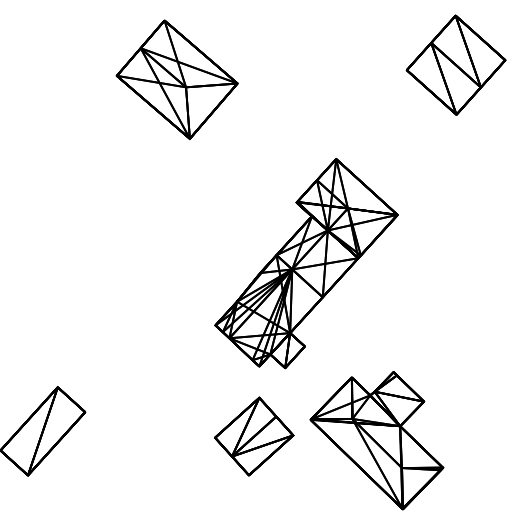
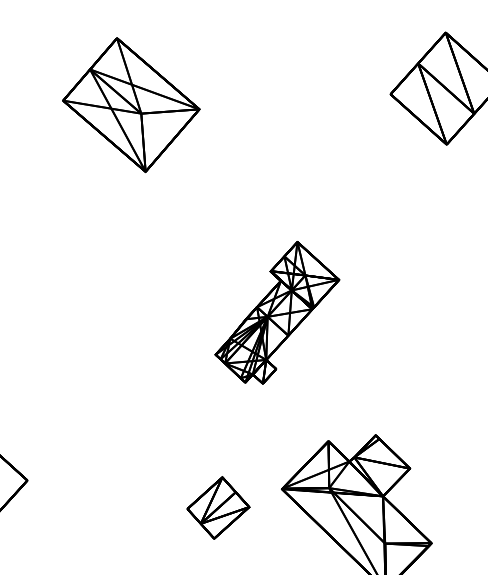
part: (306, 263) -> (277, 312), size x0.6
part: (254, 436) -> (218, 507), size x0.7

